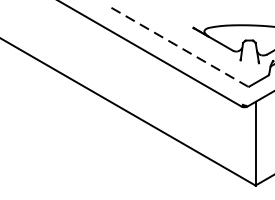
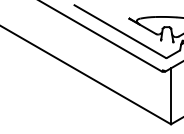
line: (180, 47) -> (120, 31), dashed -> solid

